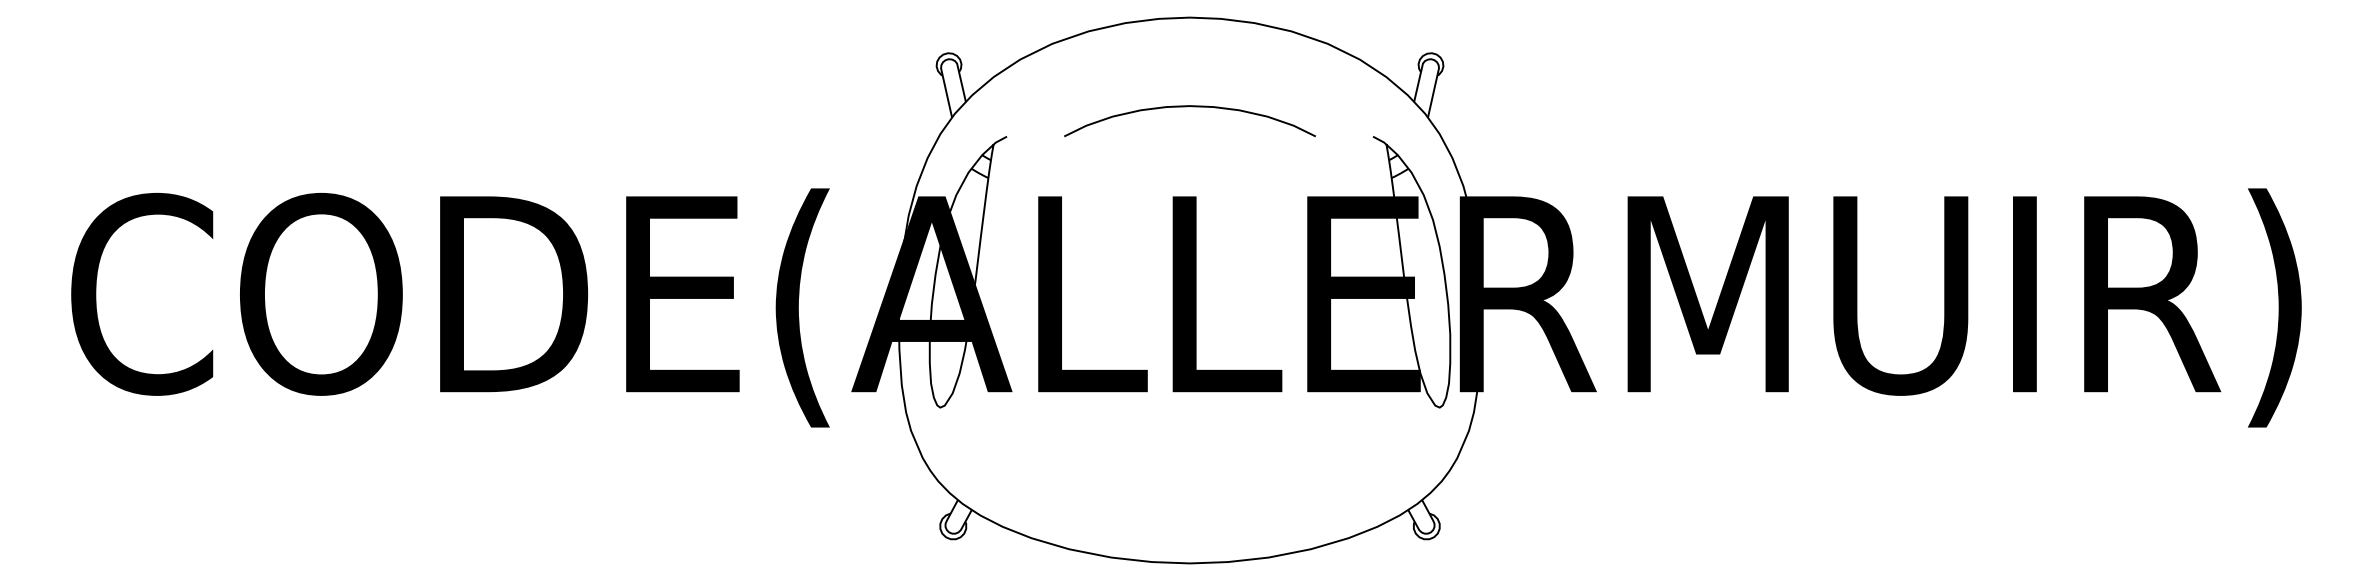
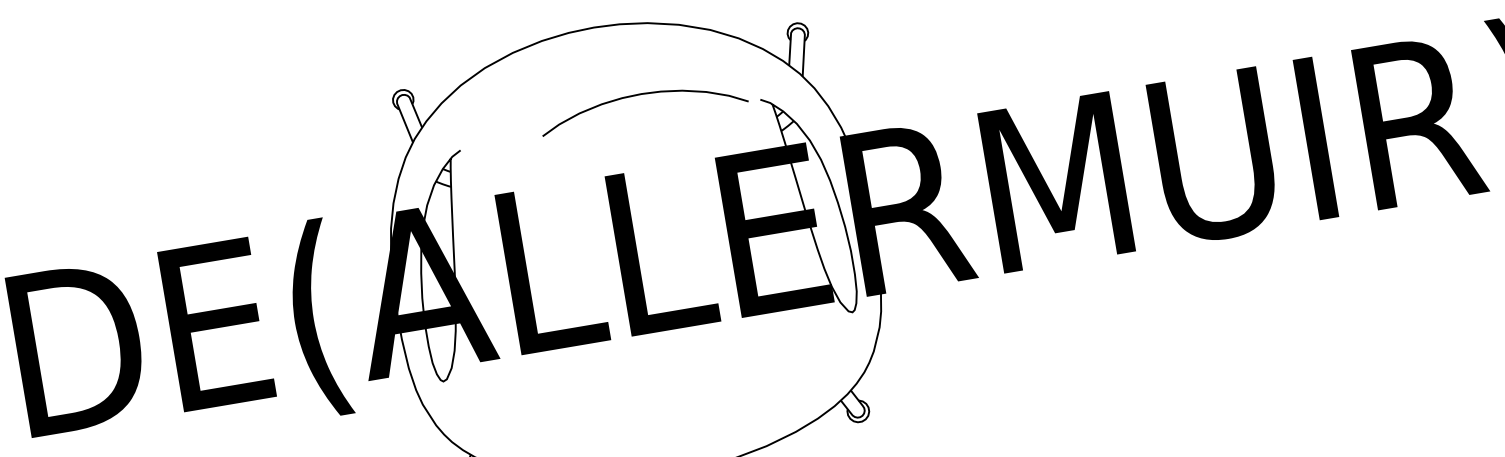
curve: (1187, 107) -> (639, 95), moved

